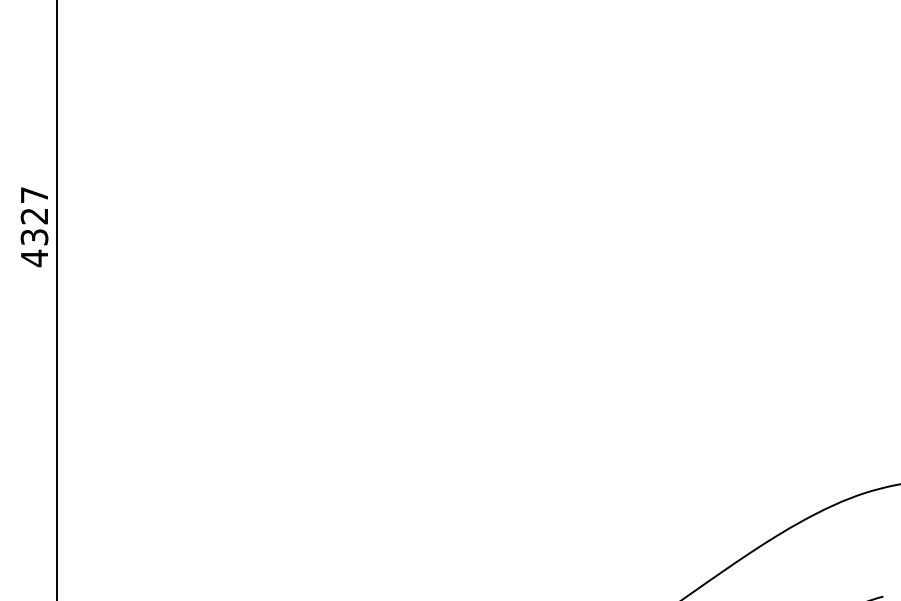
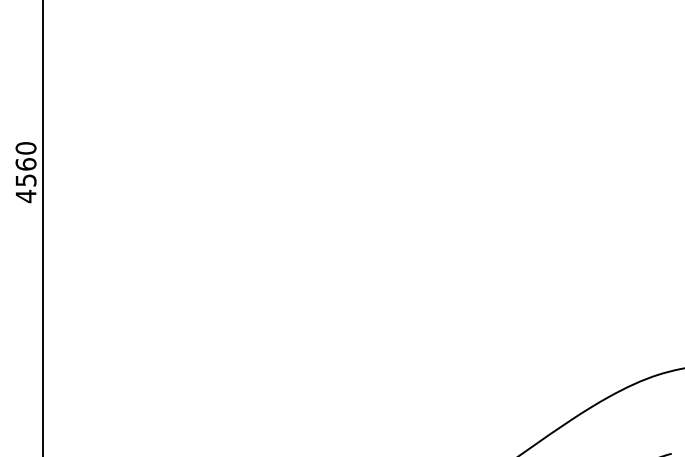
text: (34, 215) -> (26, 163), 4327 -> 4560

